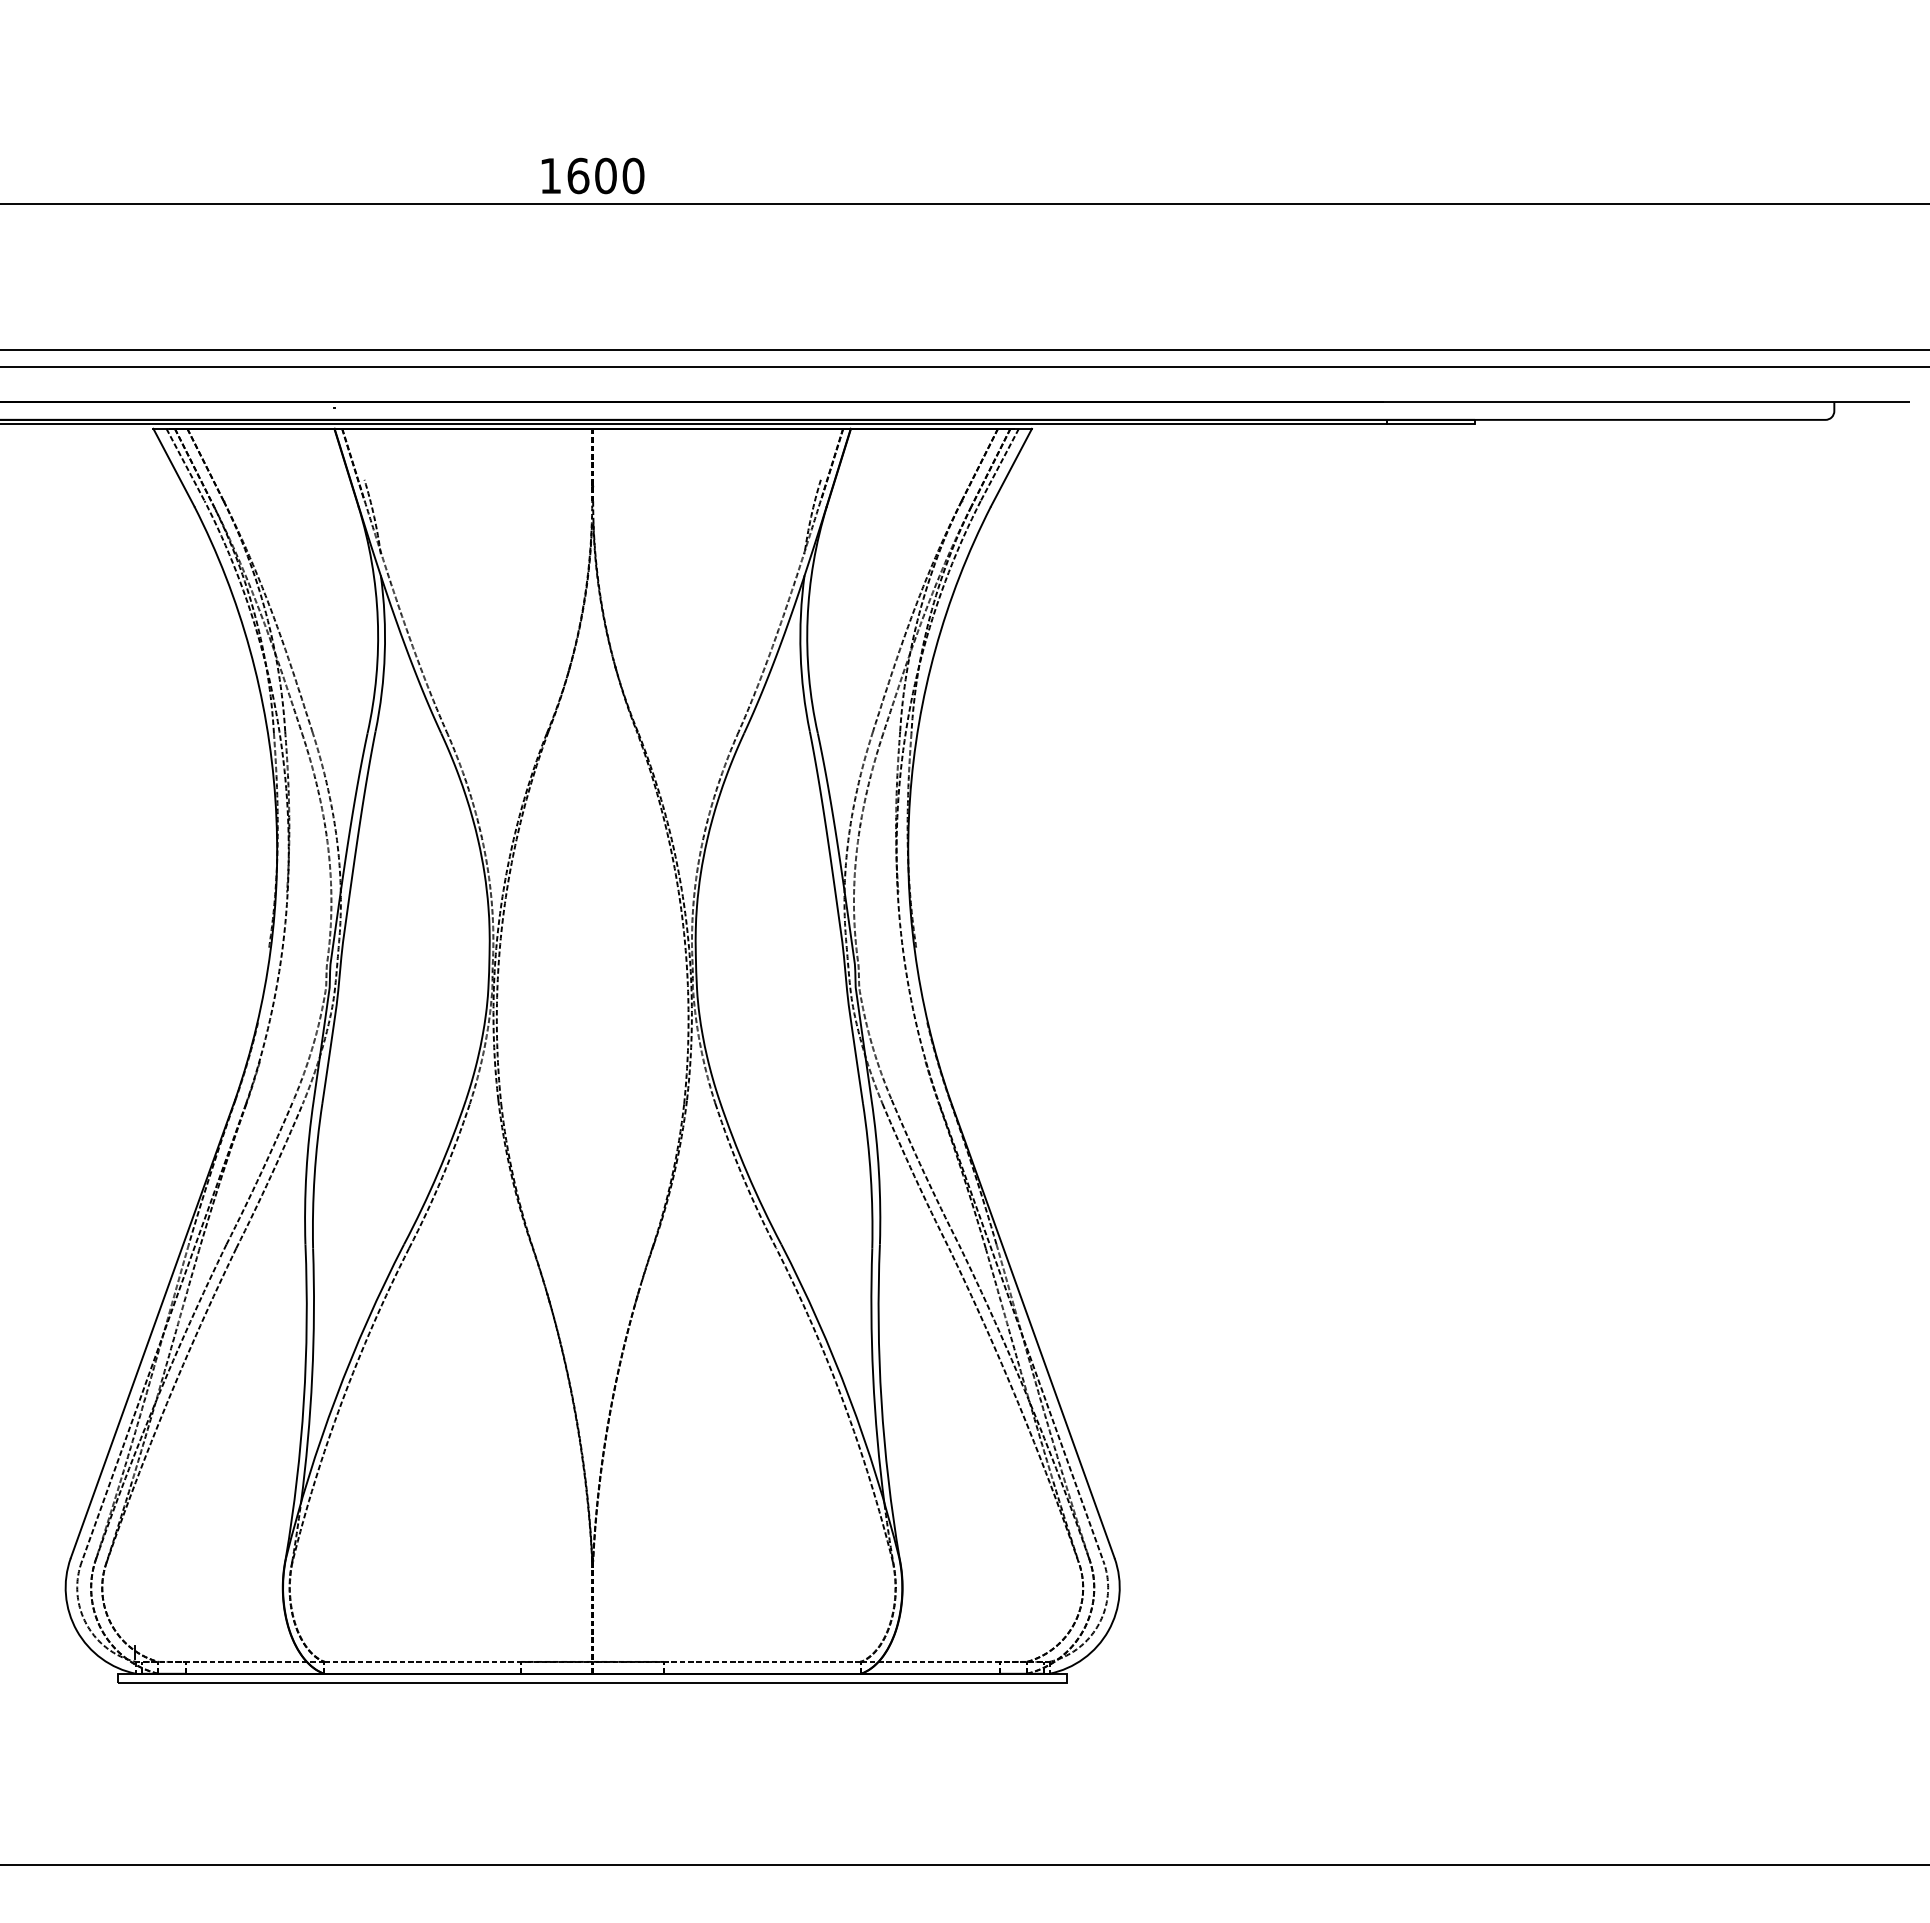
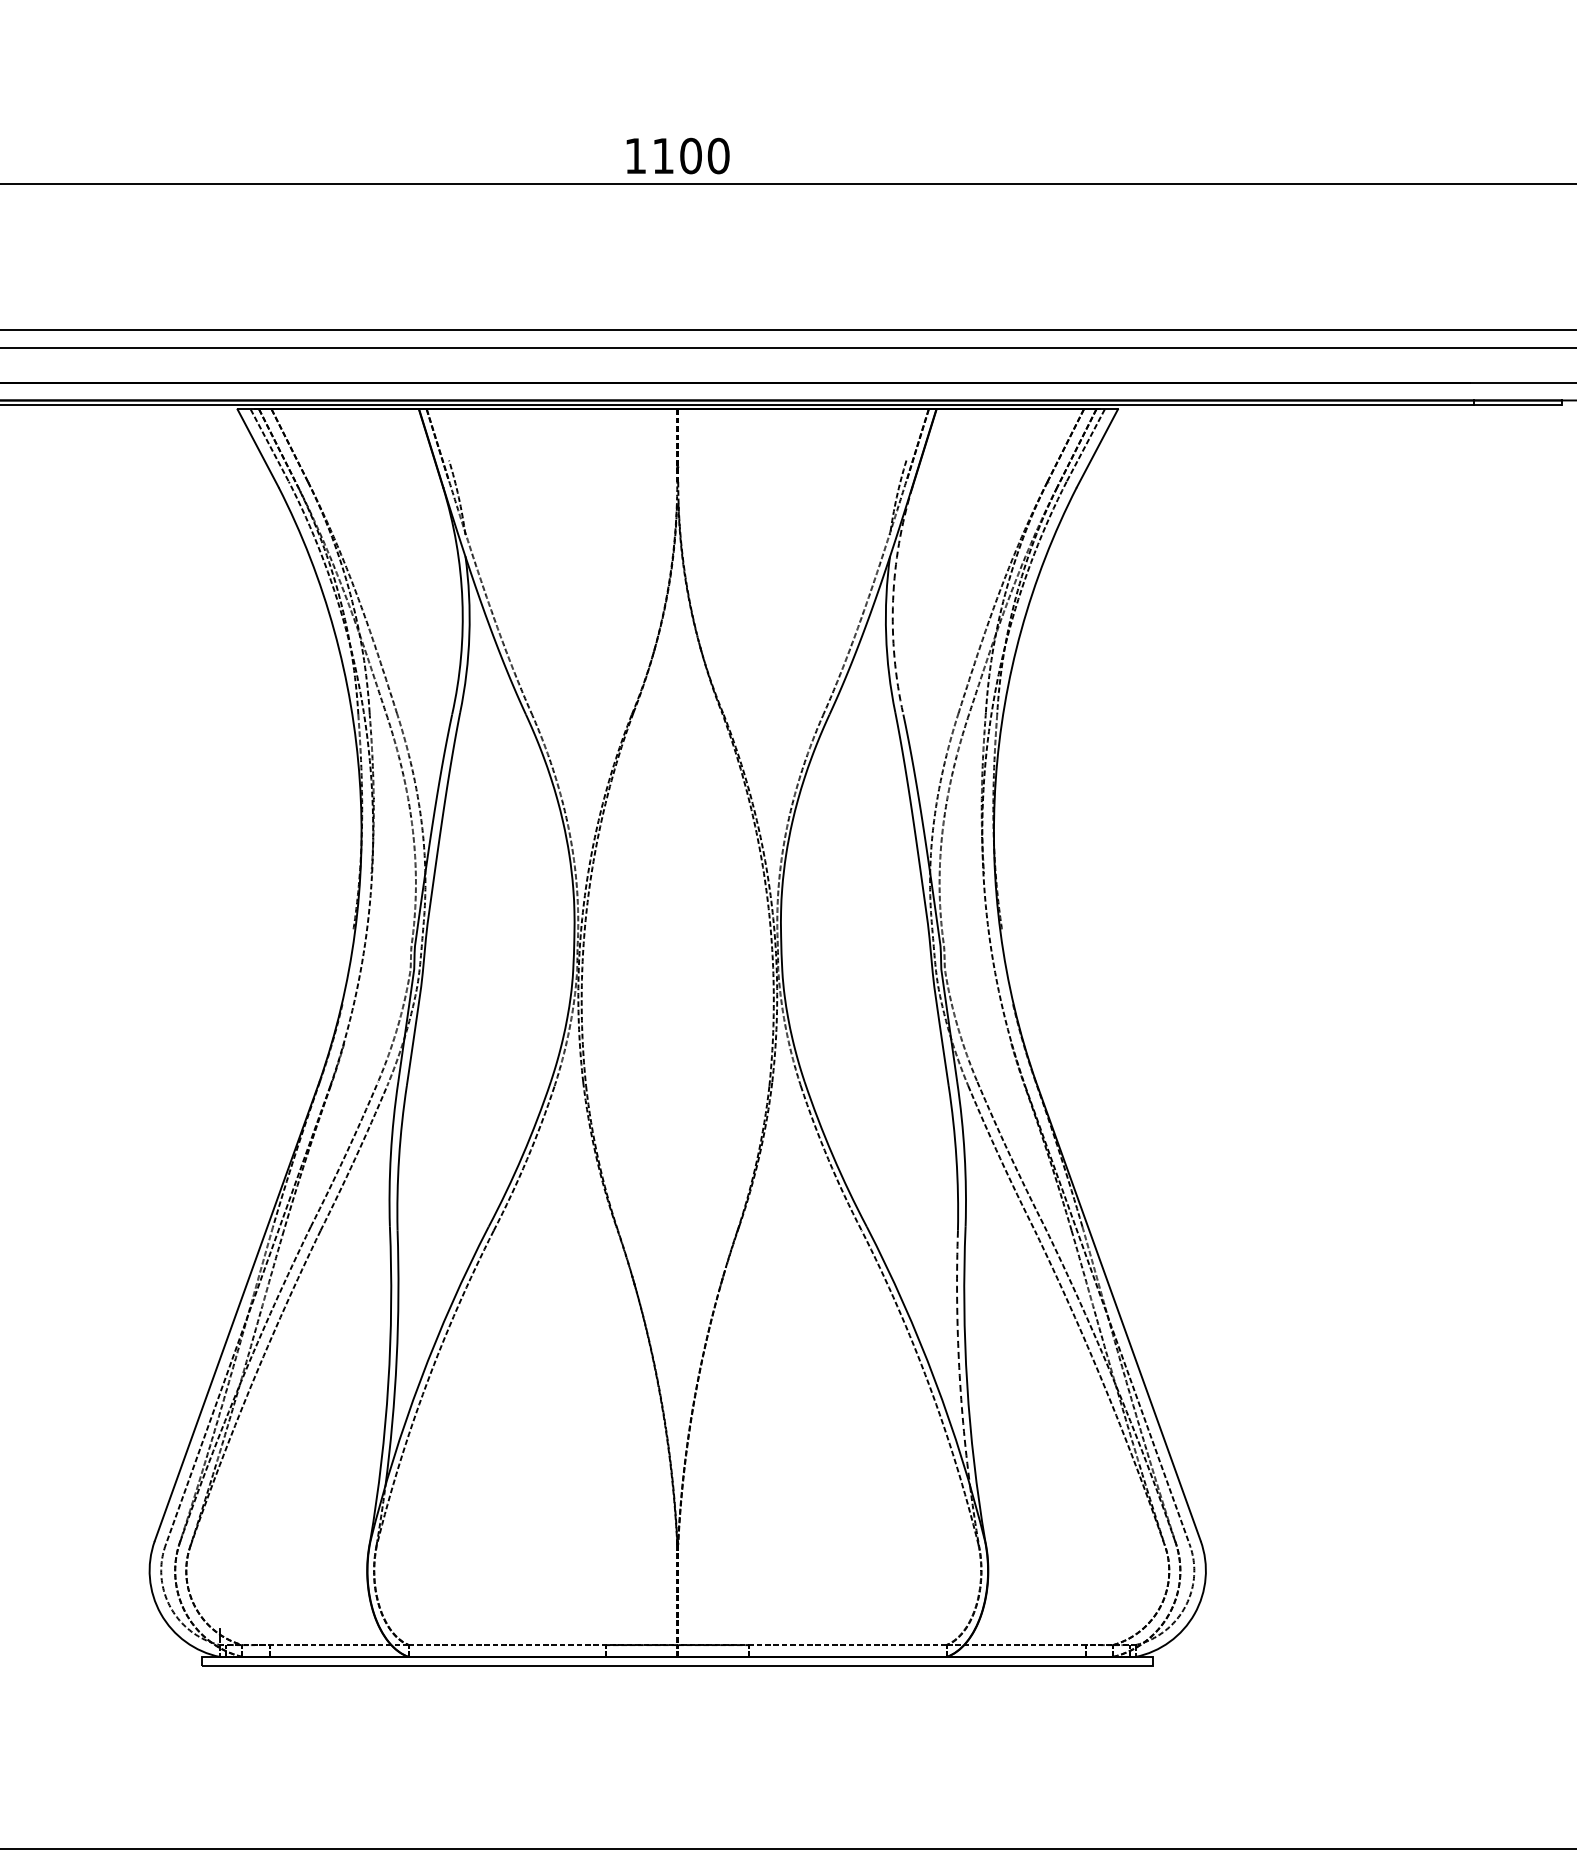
text: (578, 175) -> (663, 155), 1600 -> 1100
arc: (807, 619) -> (893, 600), solid -> dashed
arc: (873, 1376) -> (959, 1359), solid -> dashed

